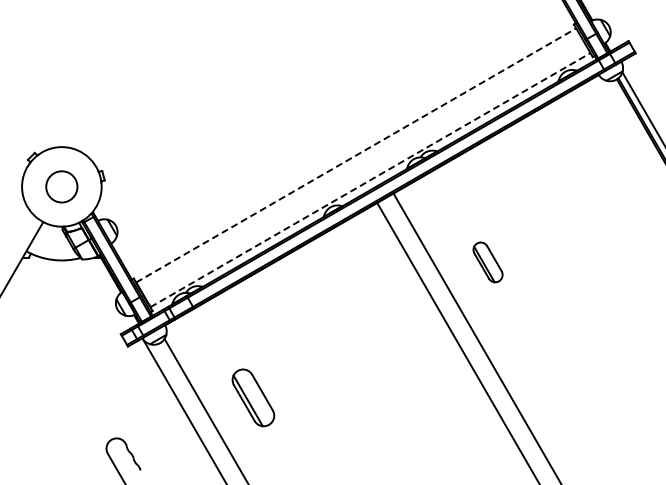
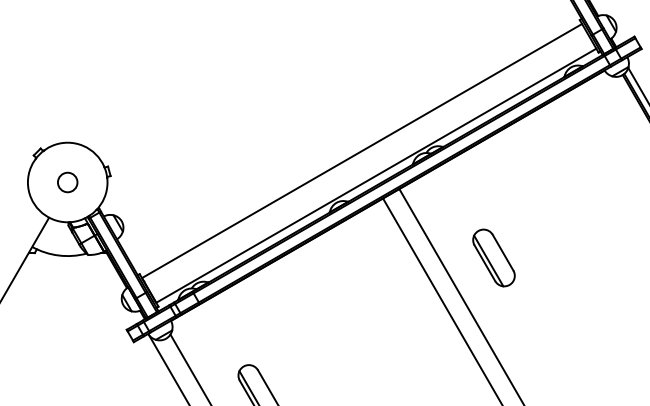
line: (356, 155) -> (362, 151), dashed -> solid
line: (370, 179) -> (376, 175), dashed -> solid
circle: (61, 186) -> (67, 182), size x0.62
part: (487, 262) -> (493, 258), size x1.43

